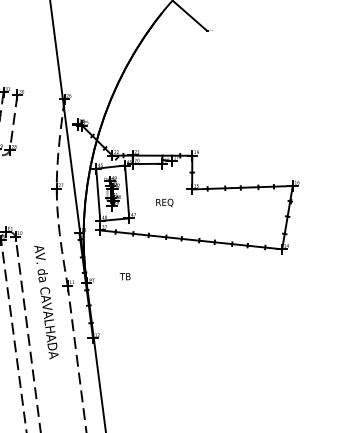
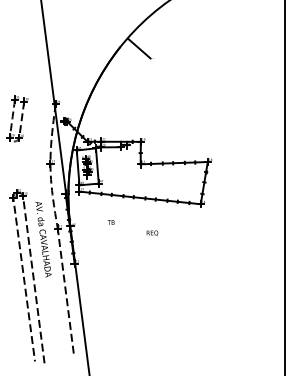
text: (164, 203) -> (152, 233), moved
text: (124, 276) -> (110, 222), moved

